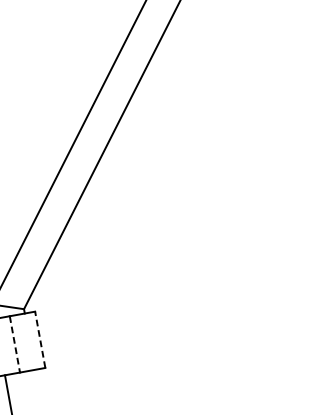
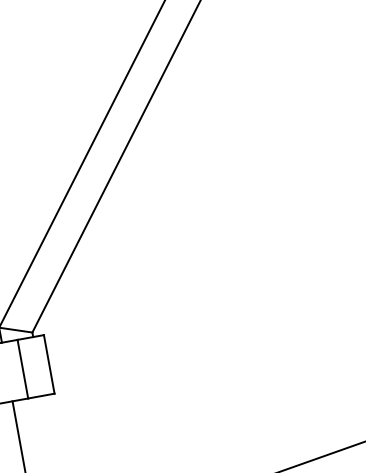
line: (40, 339) -> (49, 364), dashed -> solid
line: (14, 344) -> (22, 369), dashed -> solid

